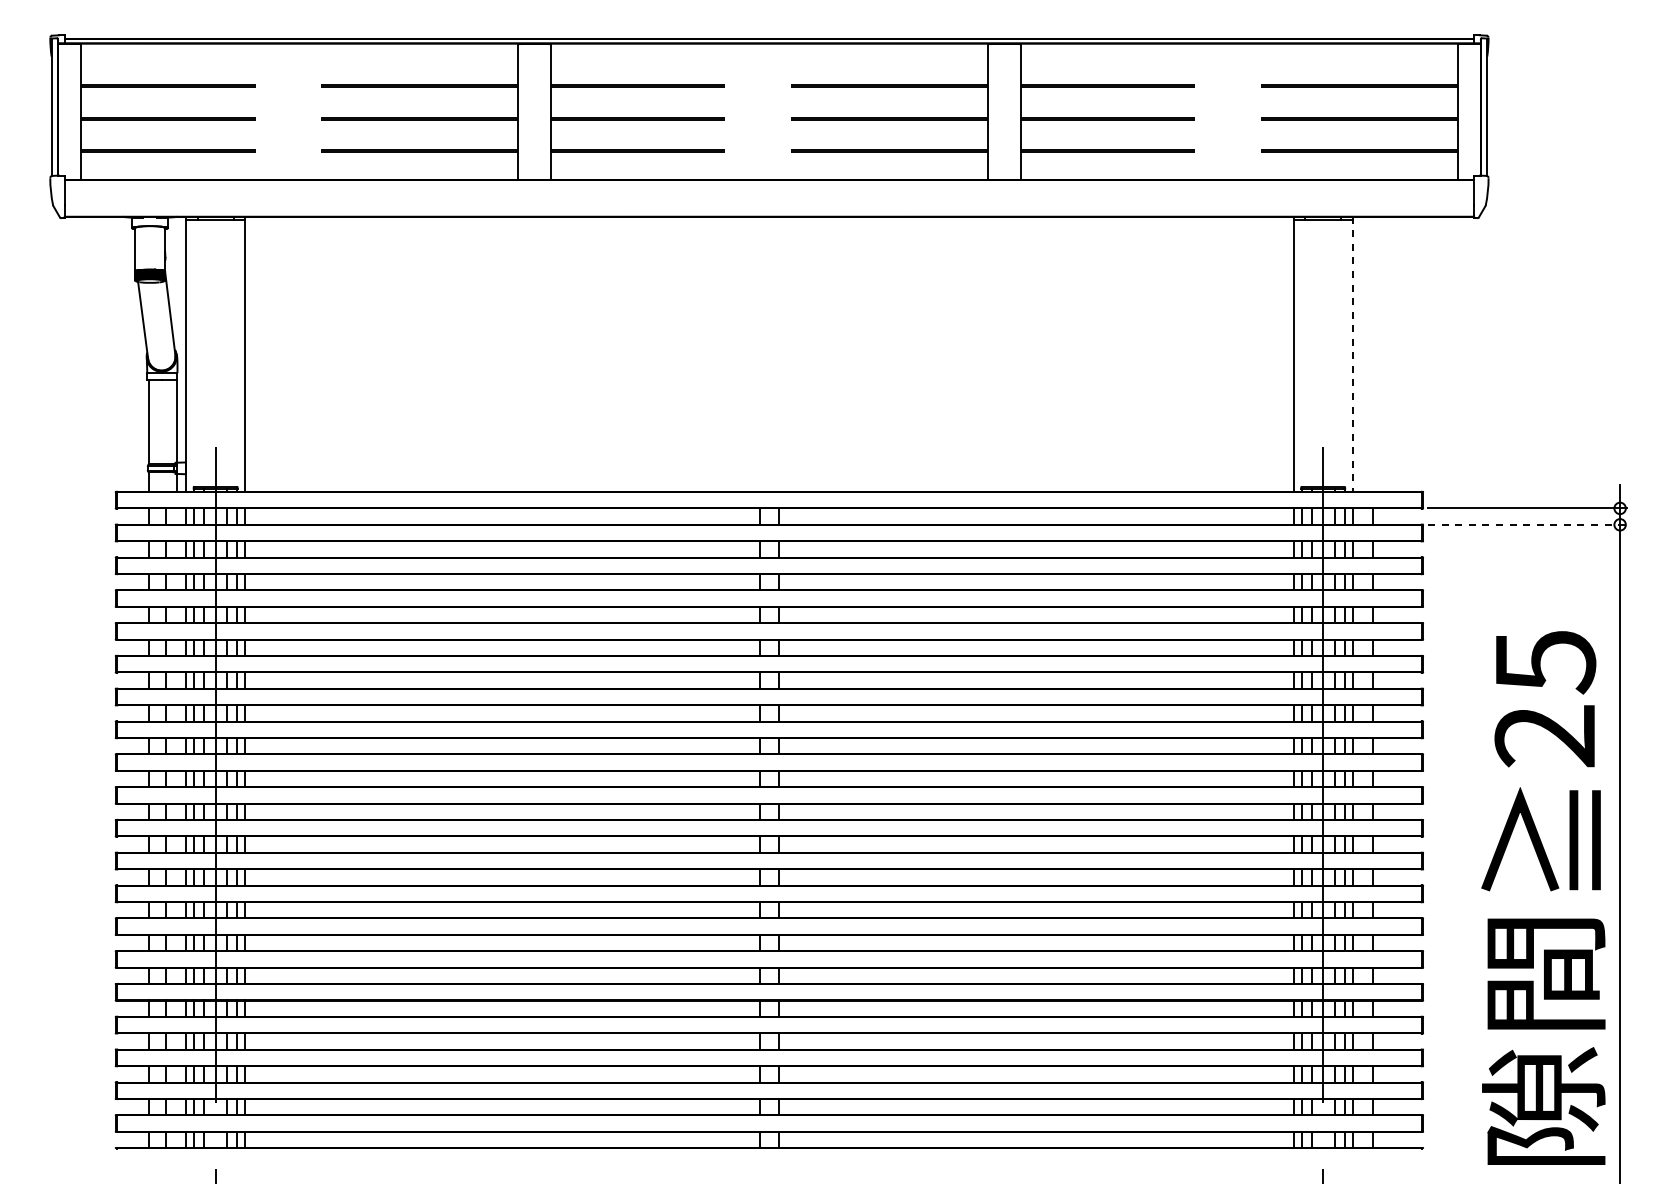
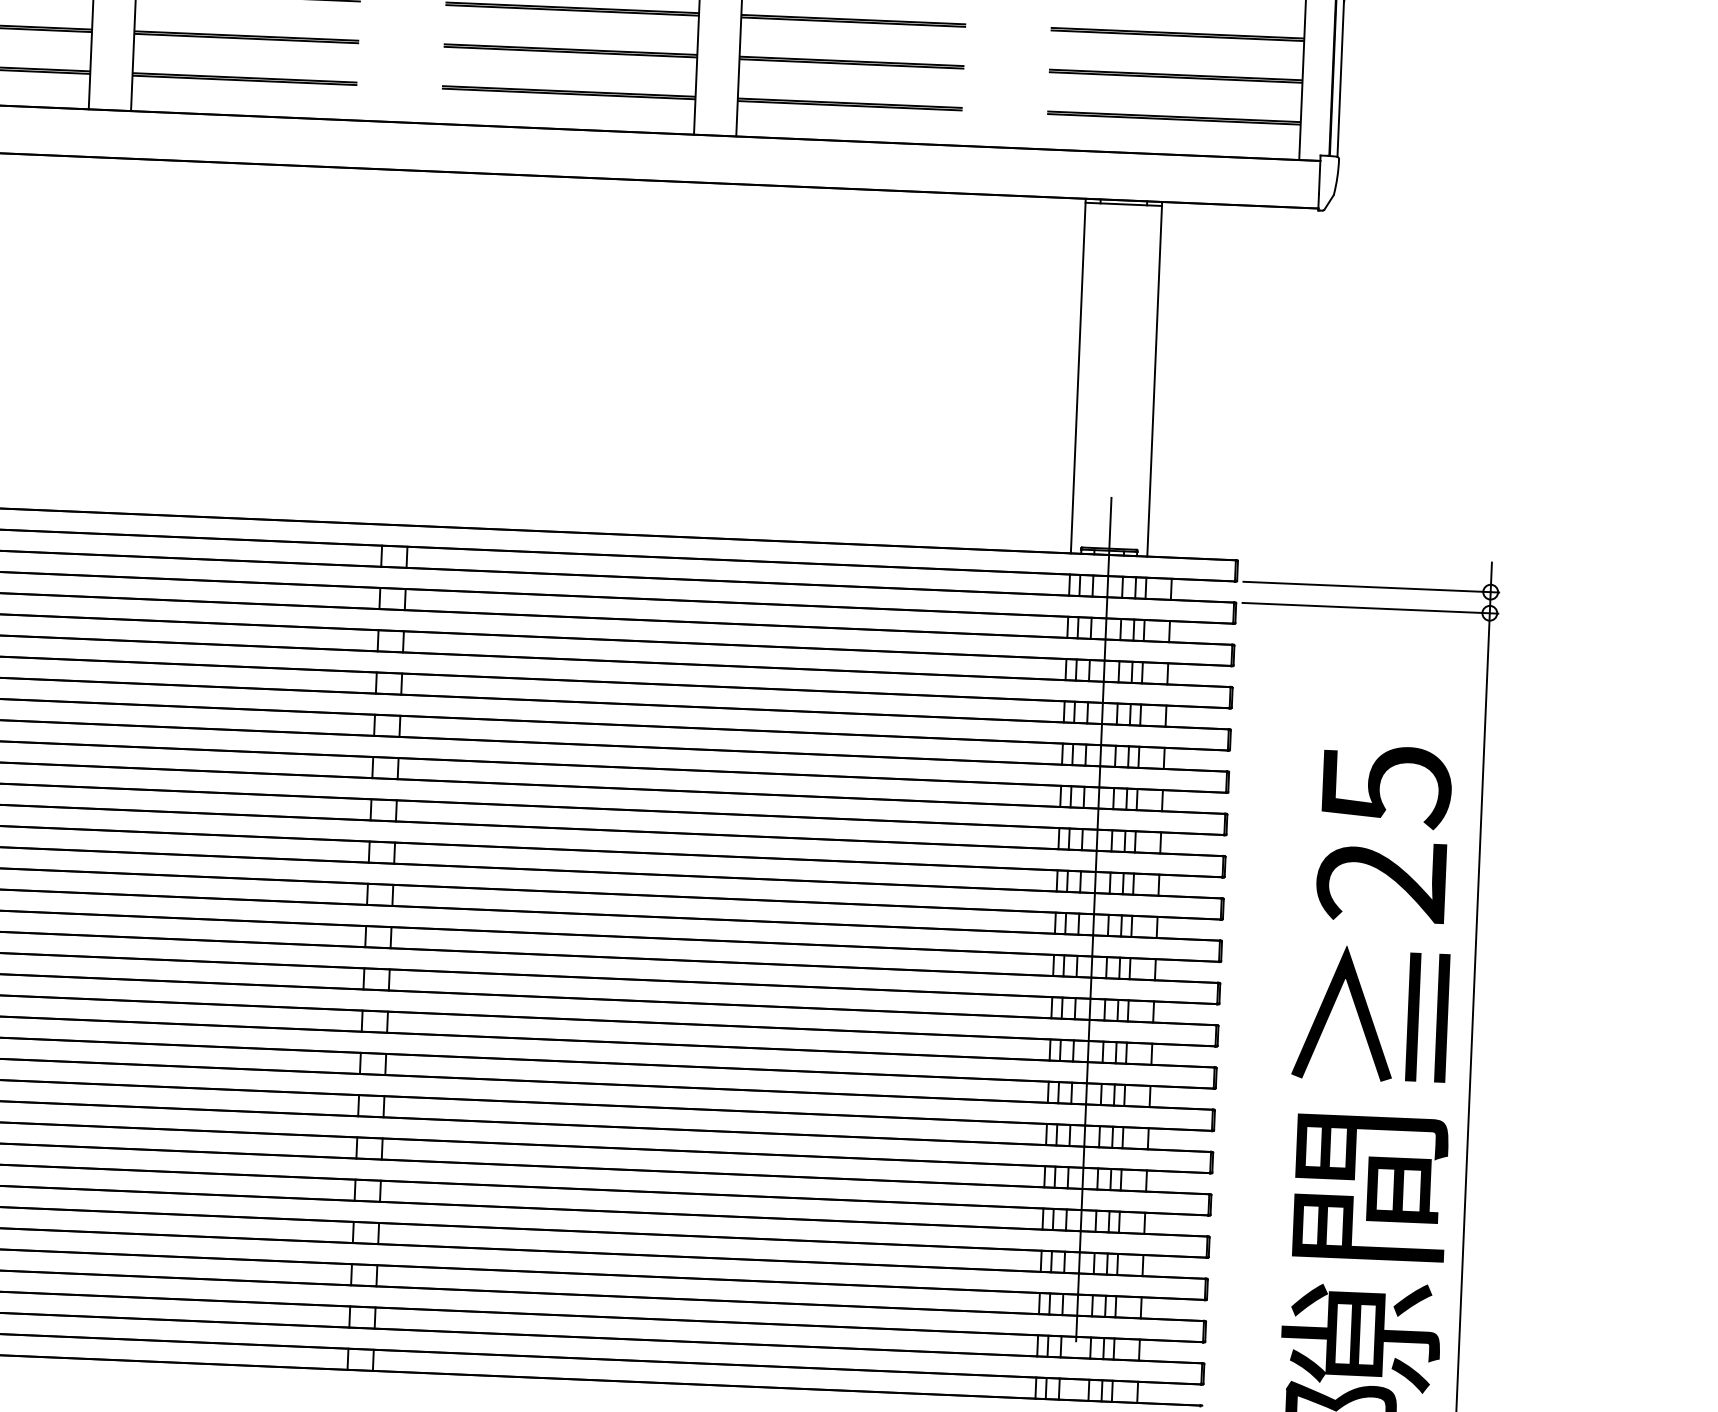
line: (1352, 354) -> (1154, 379), dashed -> solid
line: (1527, 524) -> (1370, 607), dashed -> solid

